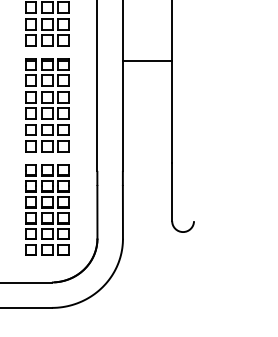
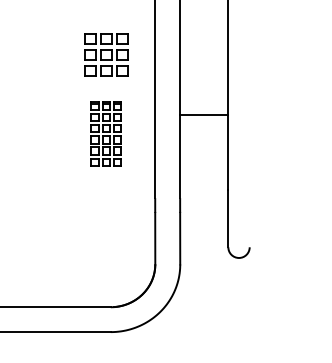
line: (147, 60) -> (204, 114), moved
part: (47, 105) -> (106, 134), size x0.7
part: (47, 210) -> (106, 236), removed

